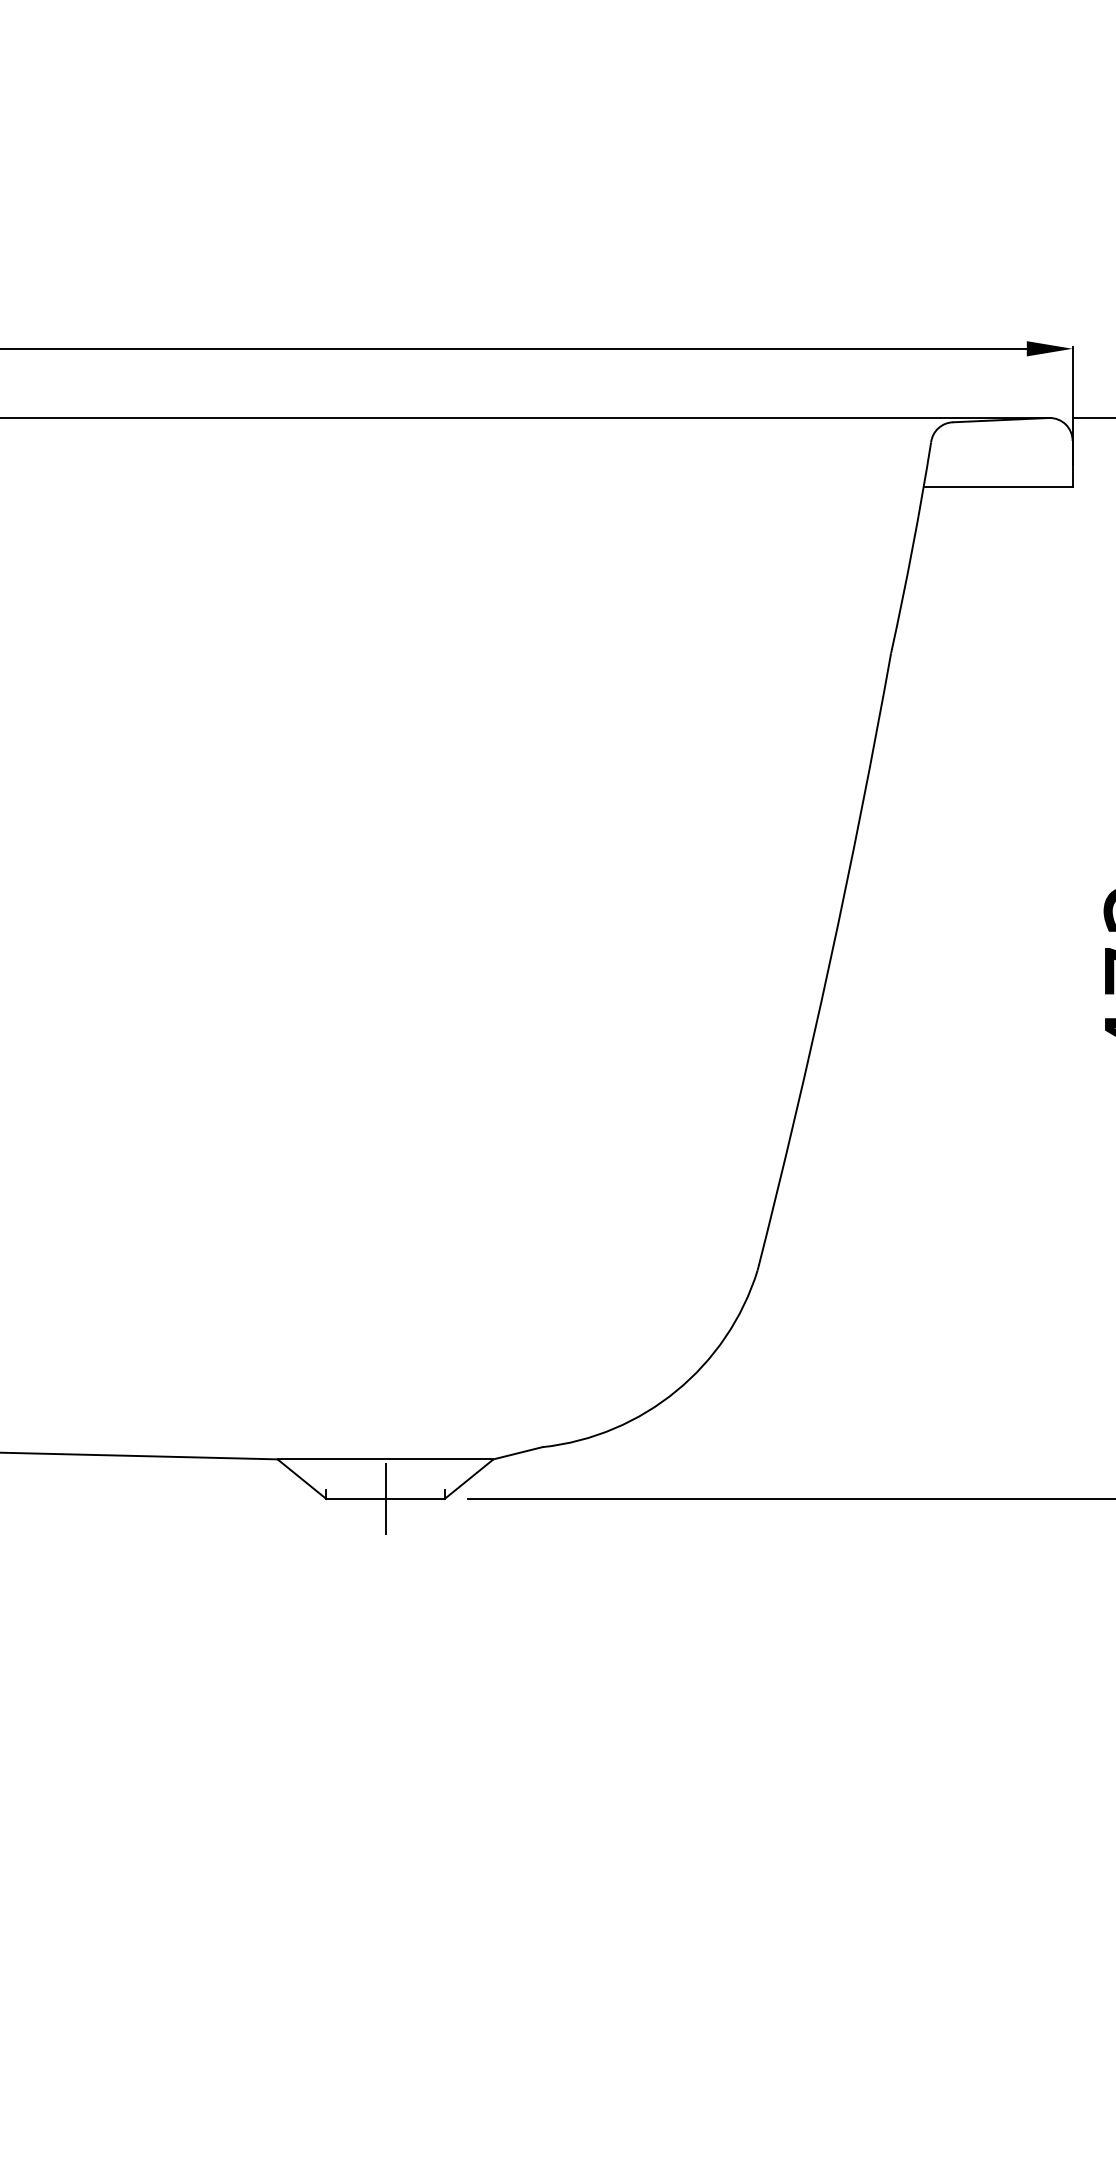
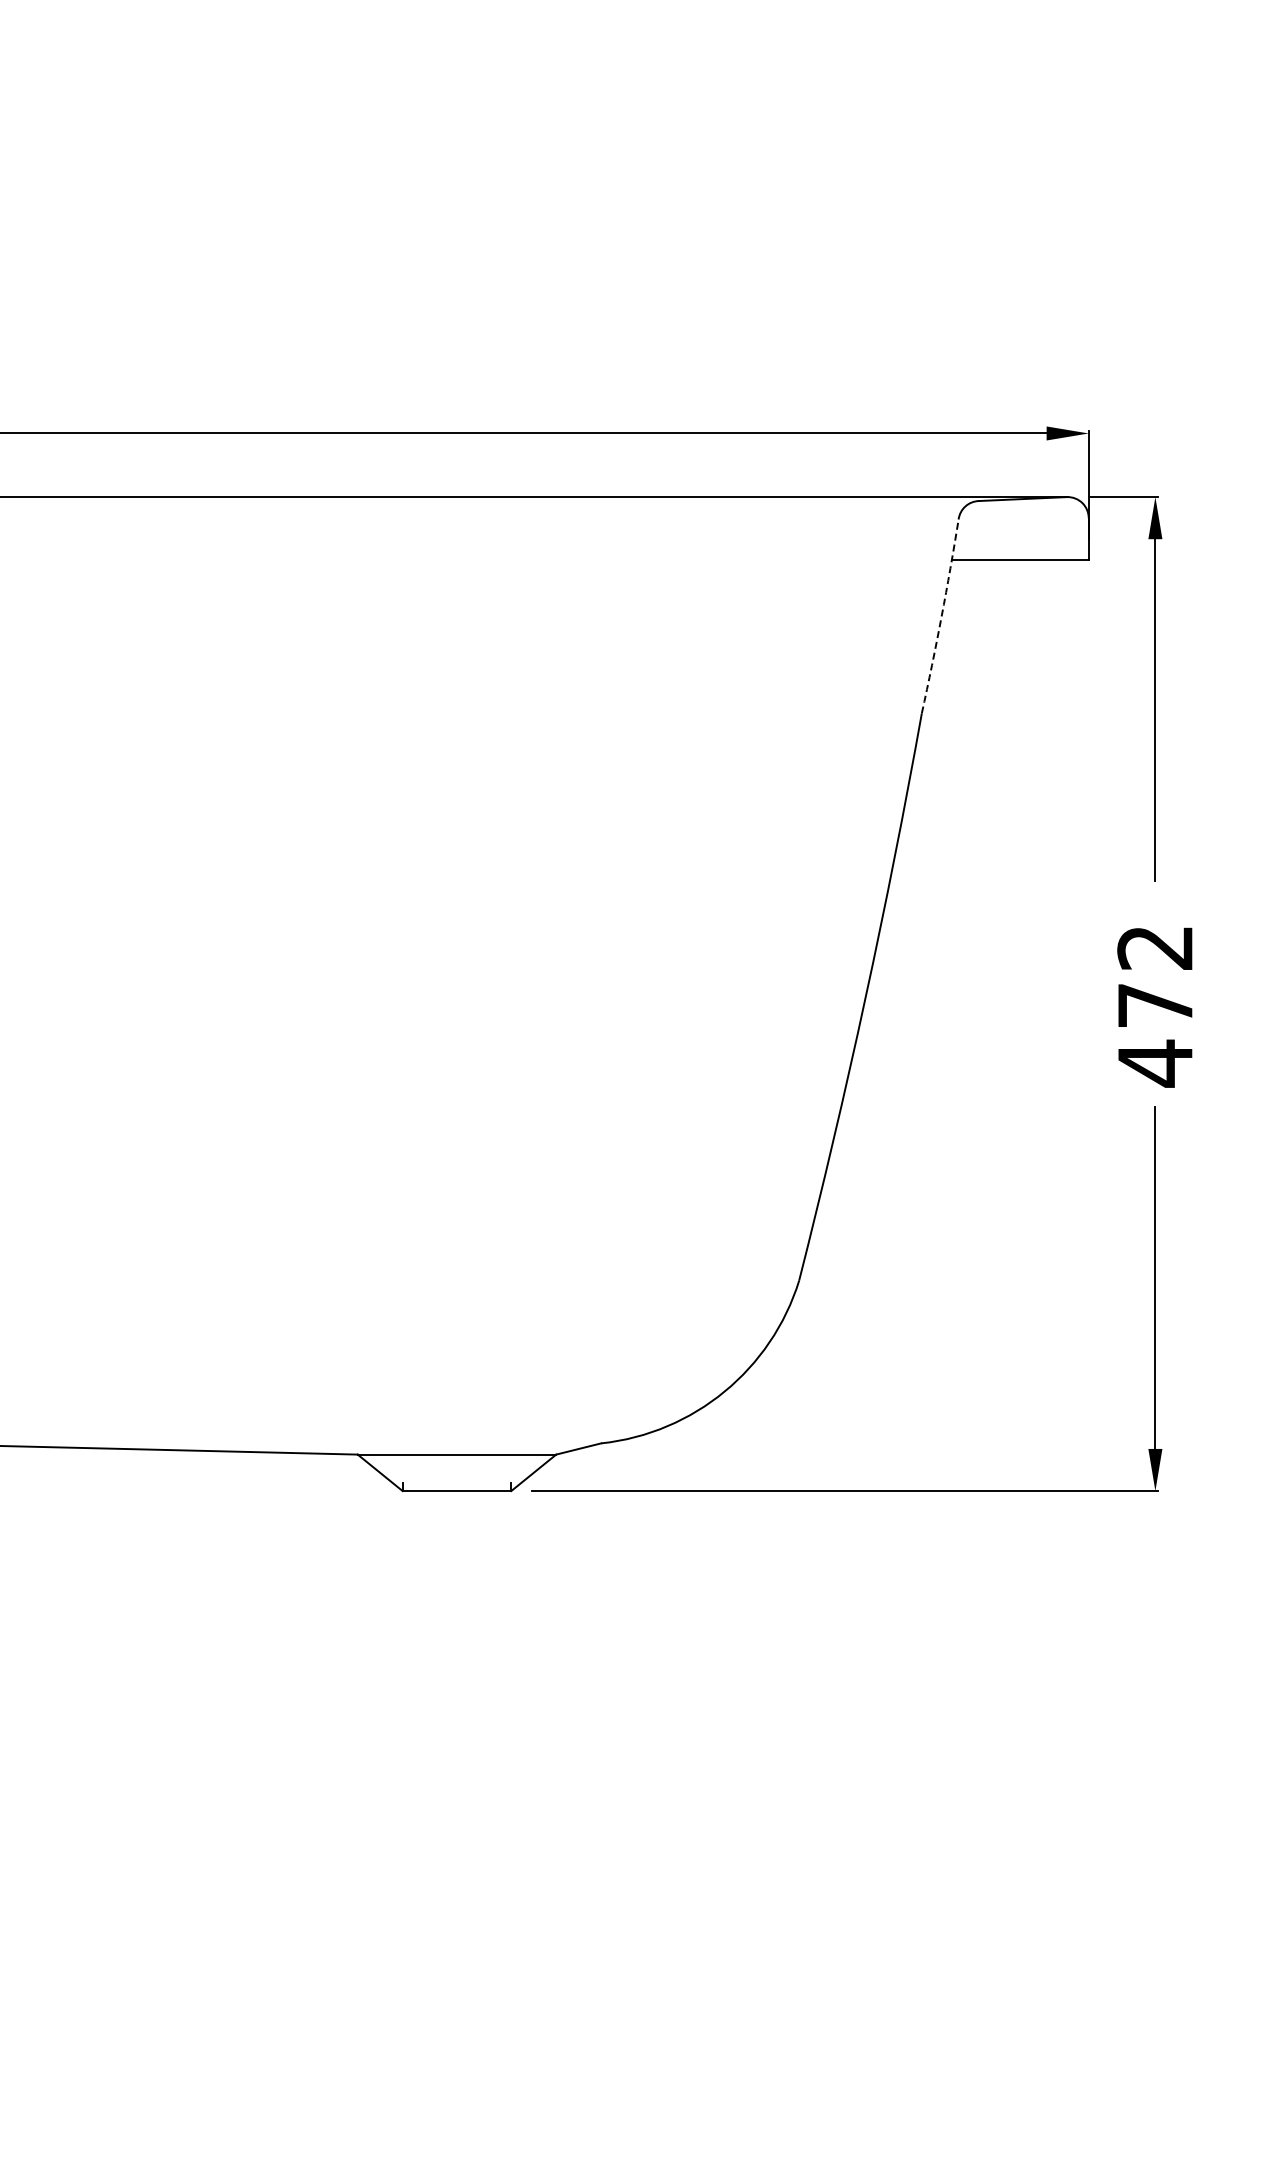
arc: (912, 547) -> (941, 616), solid -> dashed
line: (385, 1499) -> (456, 1491), removed

